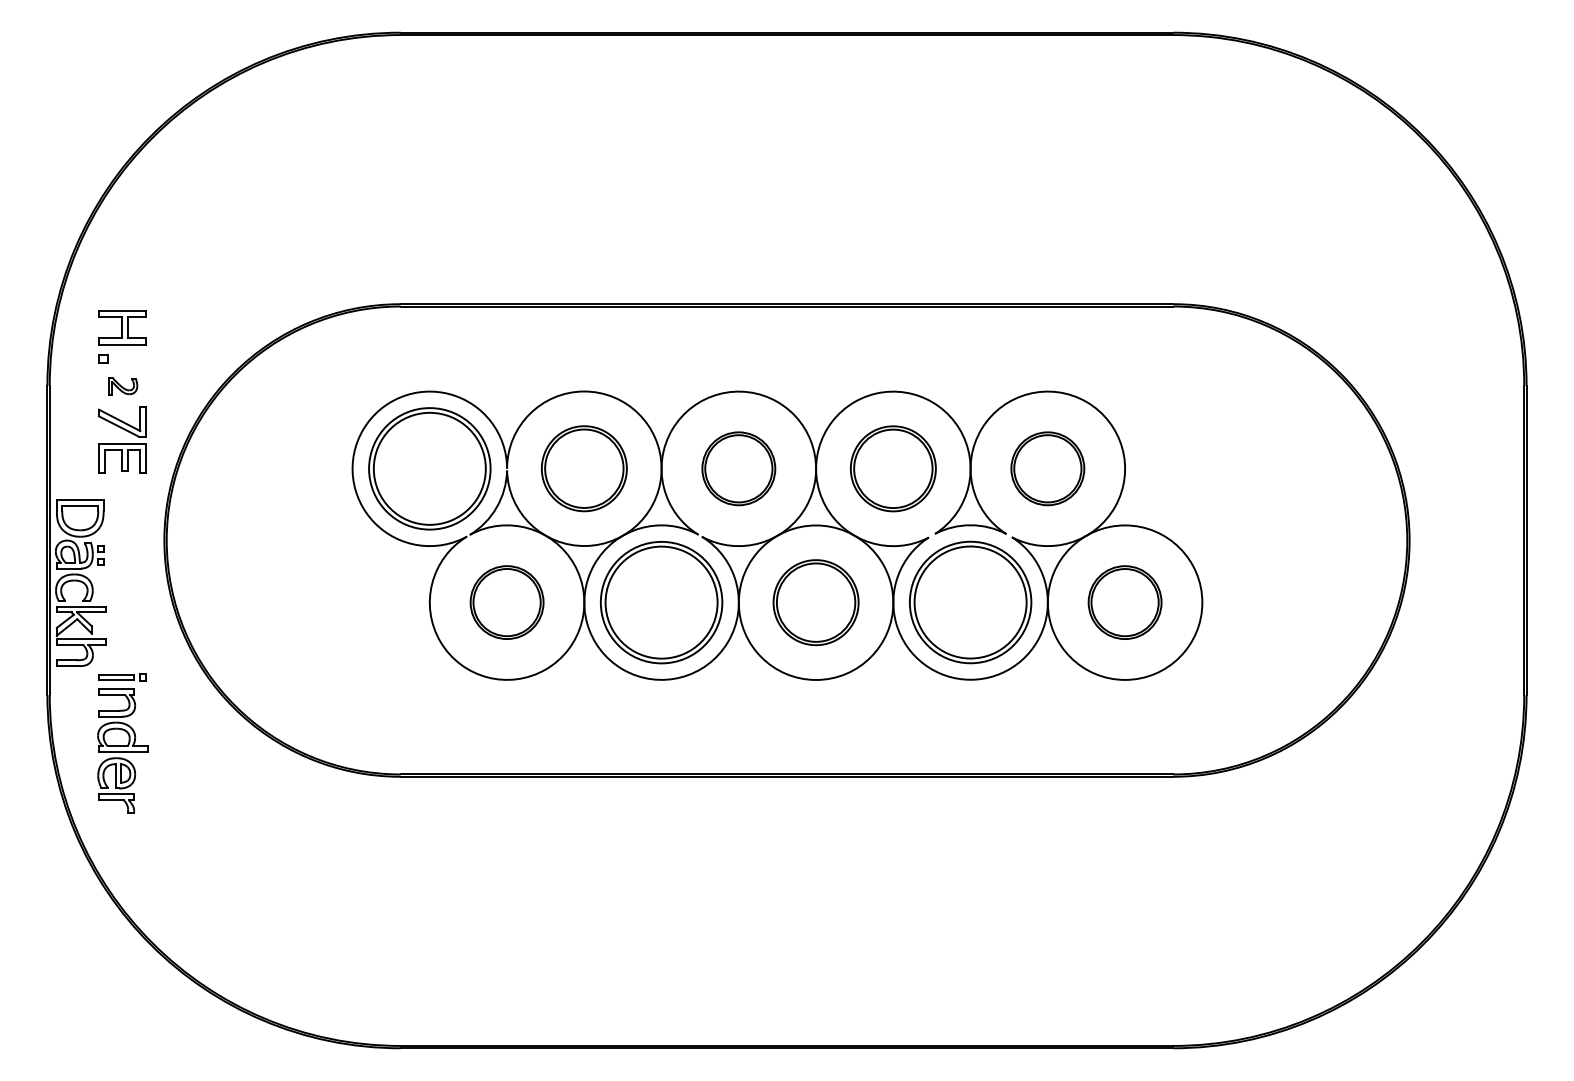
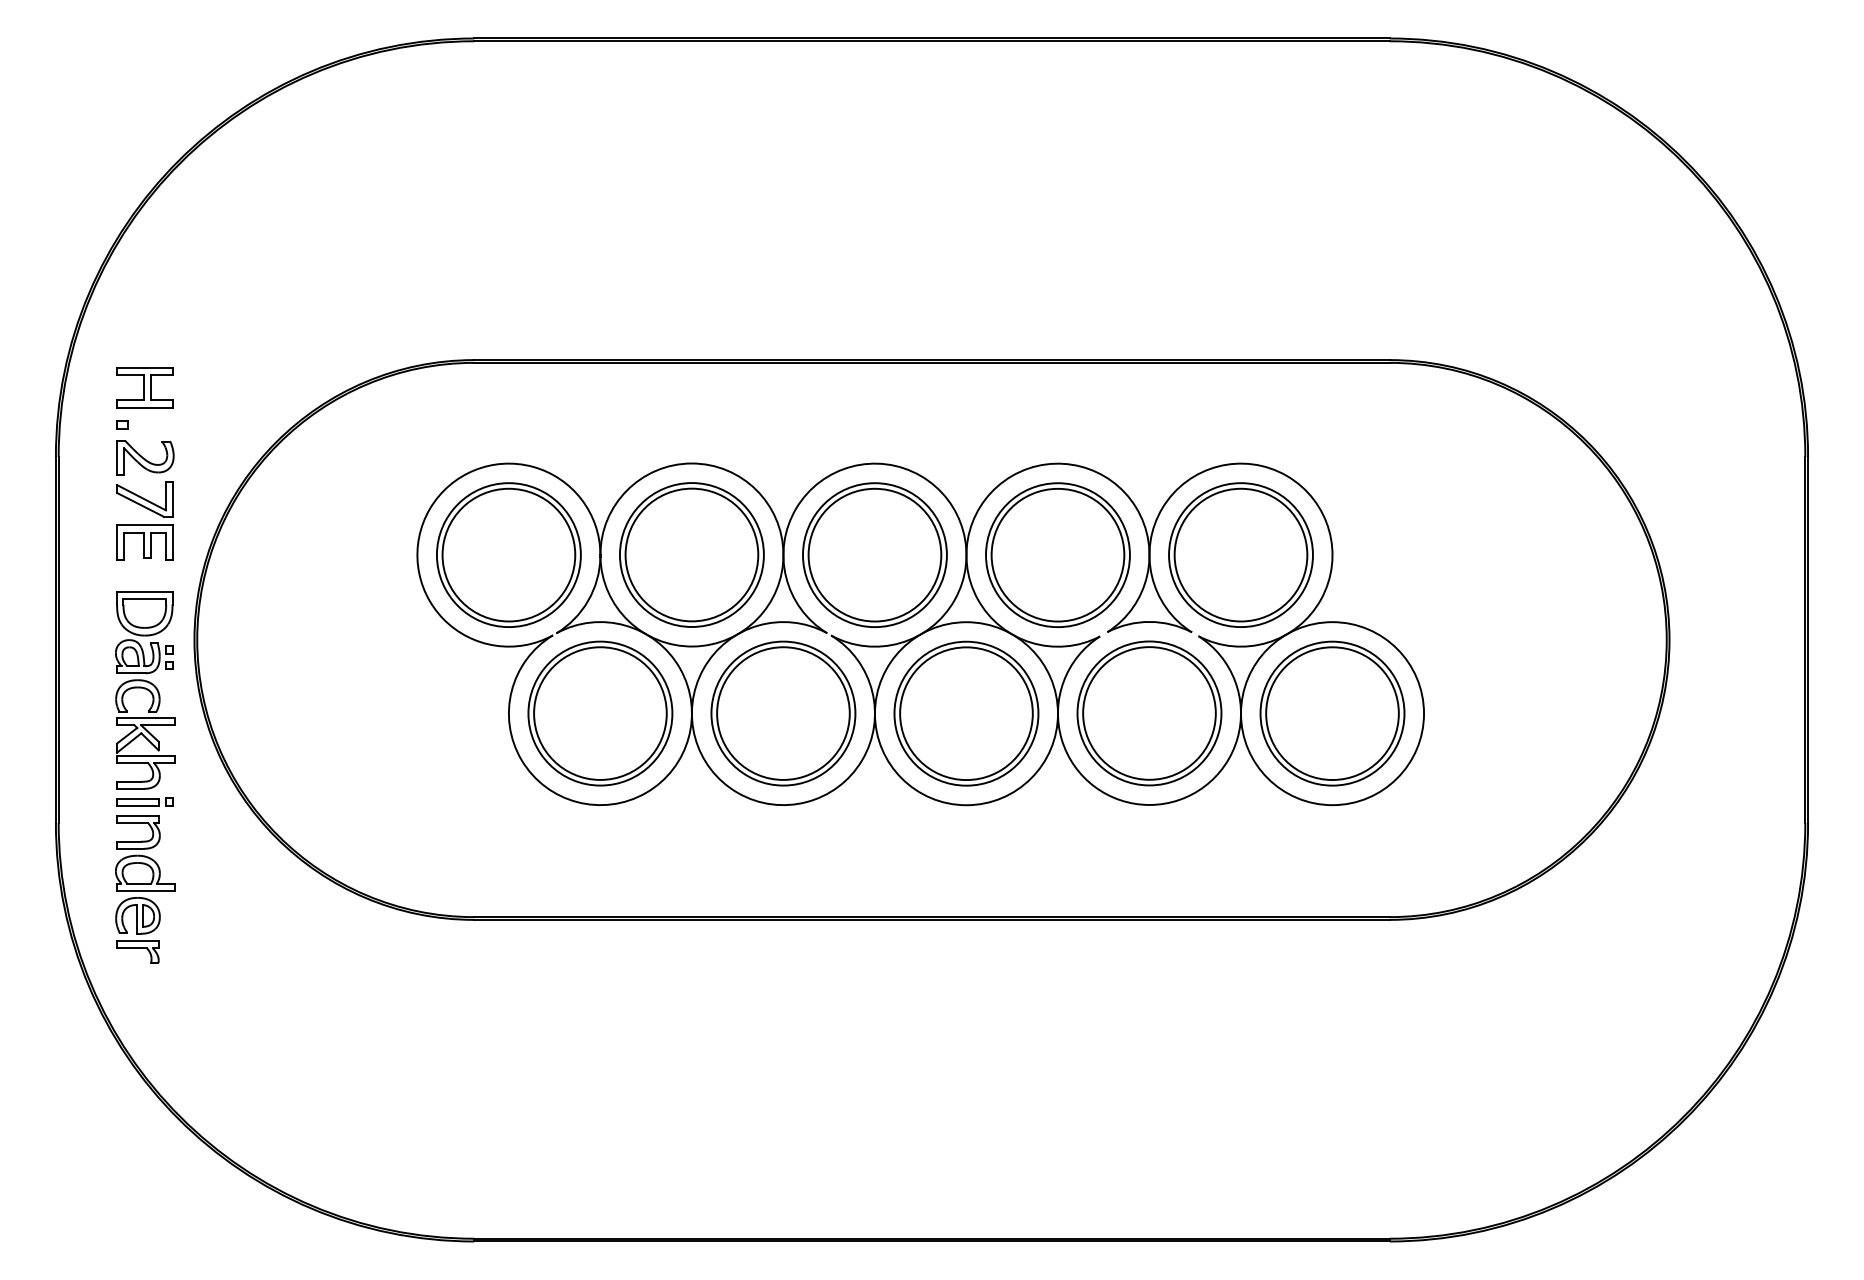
part: (123, 386) -> (145, 457), size x1.67
part: (583, 468) -> (691, 554), size x1.43
part: (738, 468) -> (874, 554), size x1.67
part: (892, 468) -> (1057, 554), size x1.43
part: (1047, 468) -> (1240, 554), size x1.67
part: (80, 583) -> (145, 690), moved
part: (507, 602) -> (600, 713), size x1.67
part: (816, 602) -> (966, 713), size x1.43
part: (1125, 602) -> (1332, 713), size x1.67

